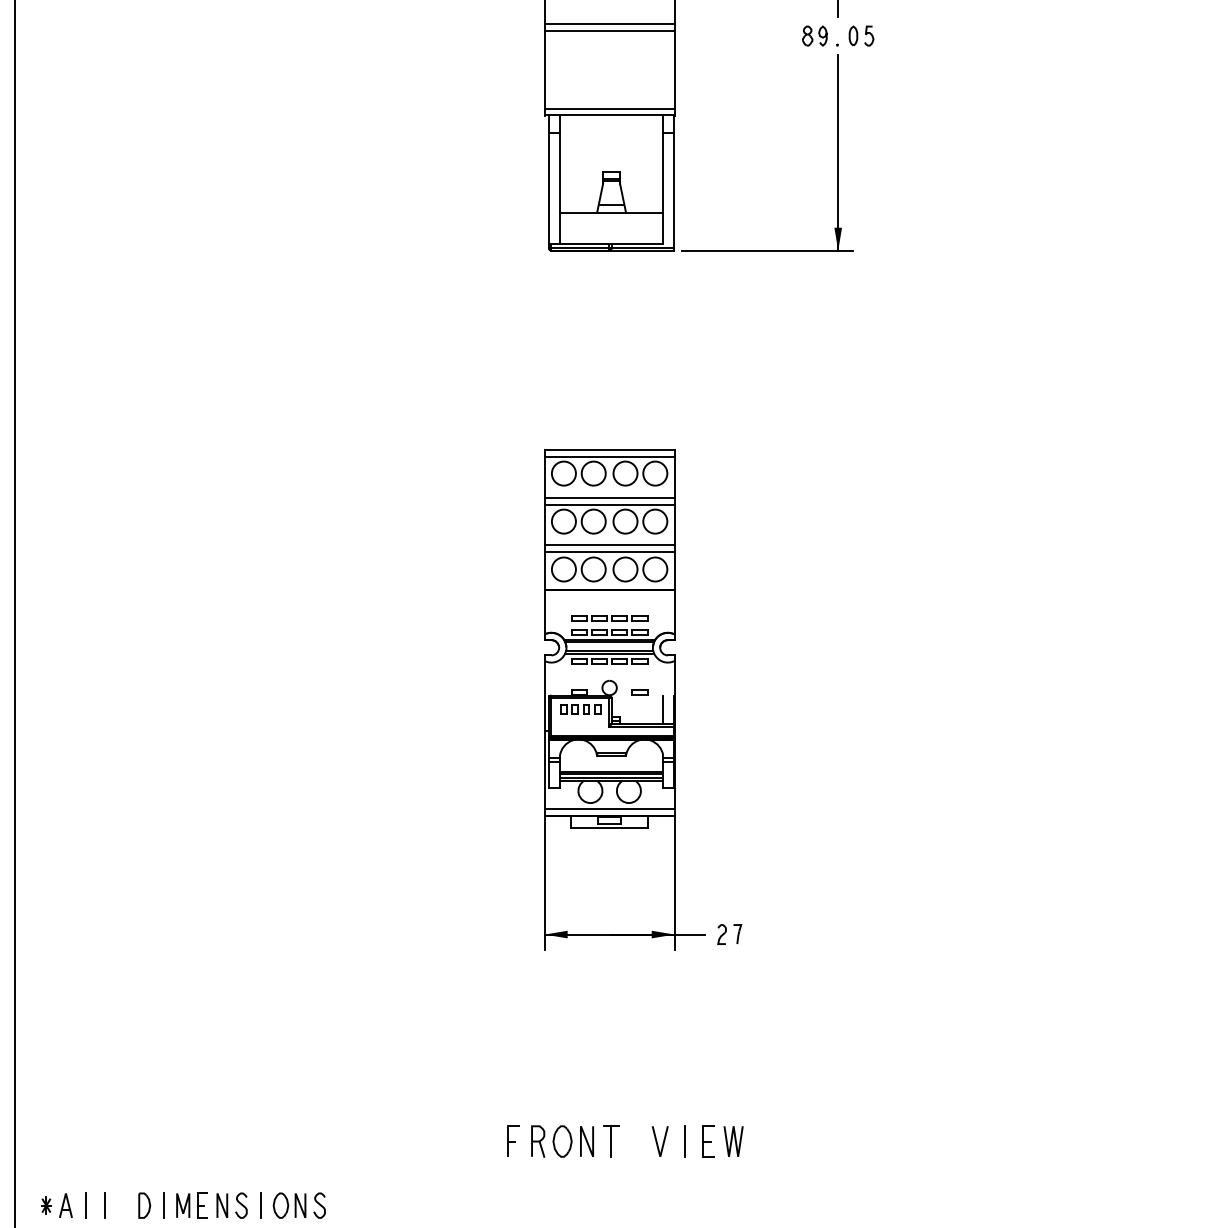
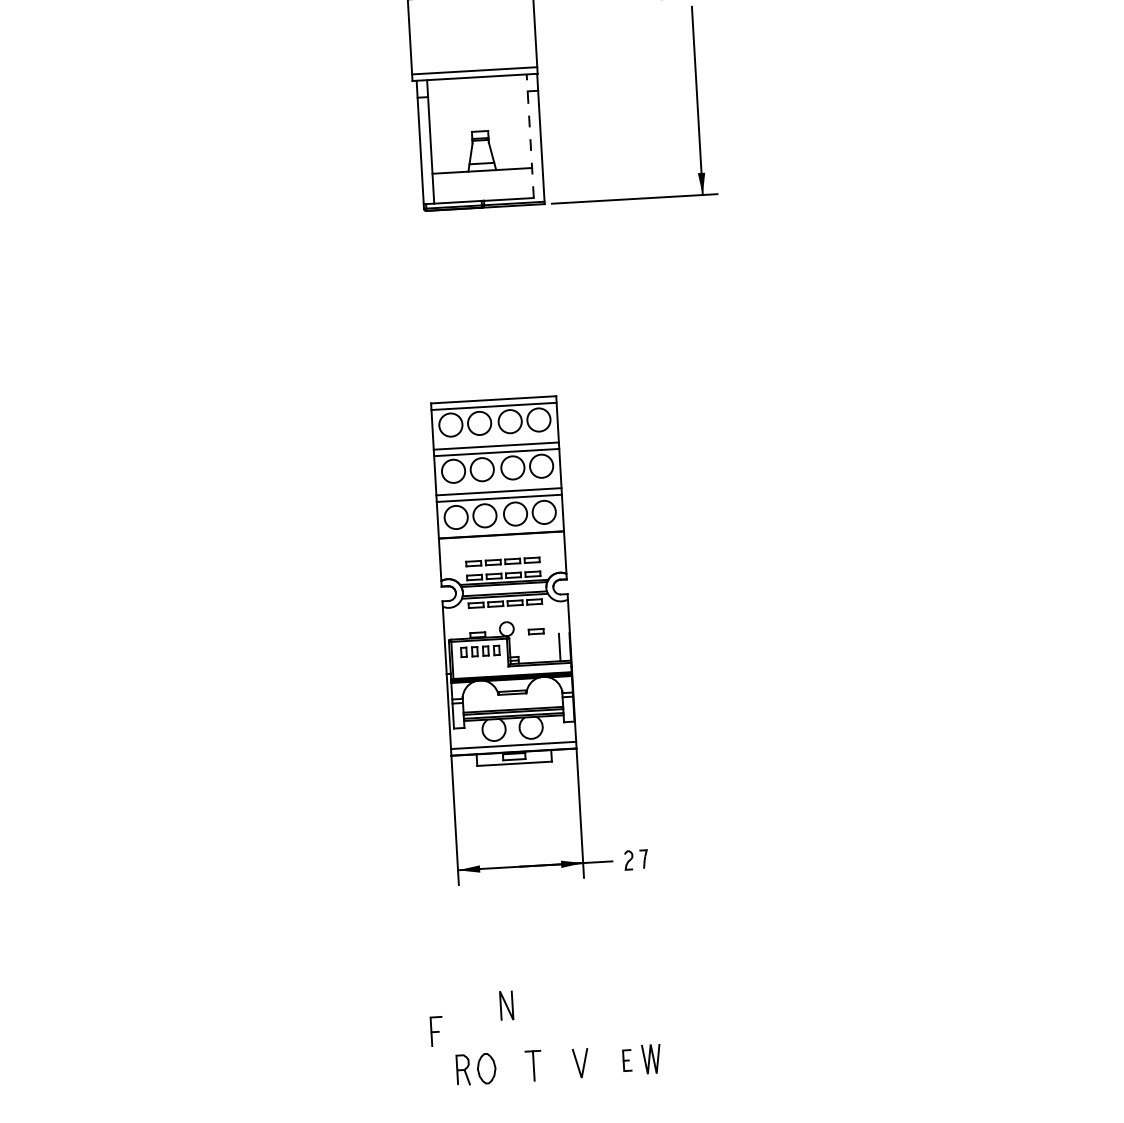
line: (663, 179) -> (530, 136), solid -> dashed
part: (513, 1140) -> (437, 1030), moved
line: (586, 1141) -> (506, 1005), moved
line: (684, 1141) -> (604, 1061), removed
part: (708, 1141) -> (627, 1060), size x0.7

